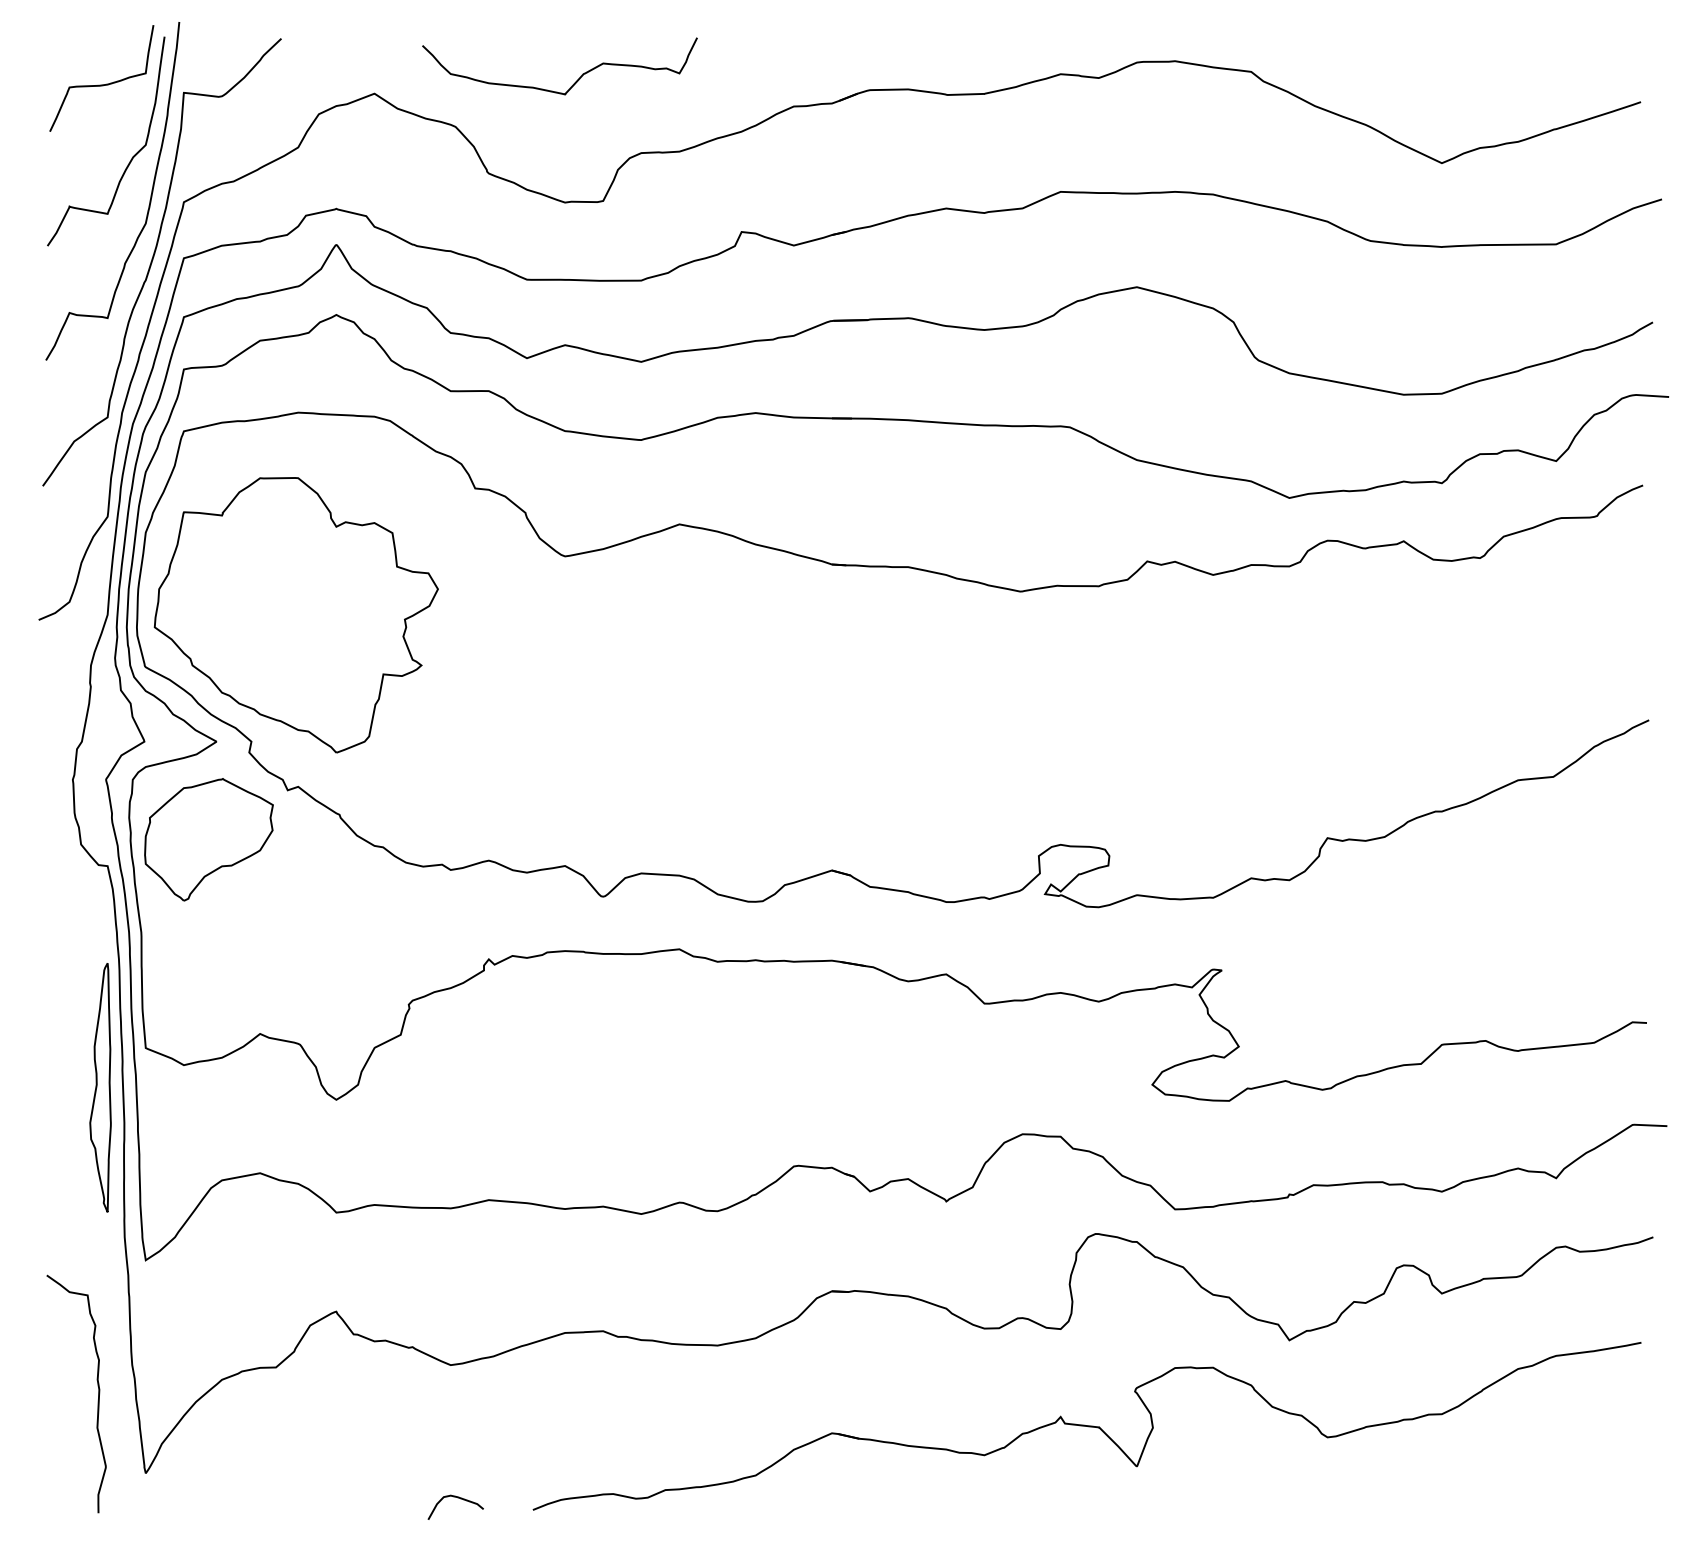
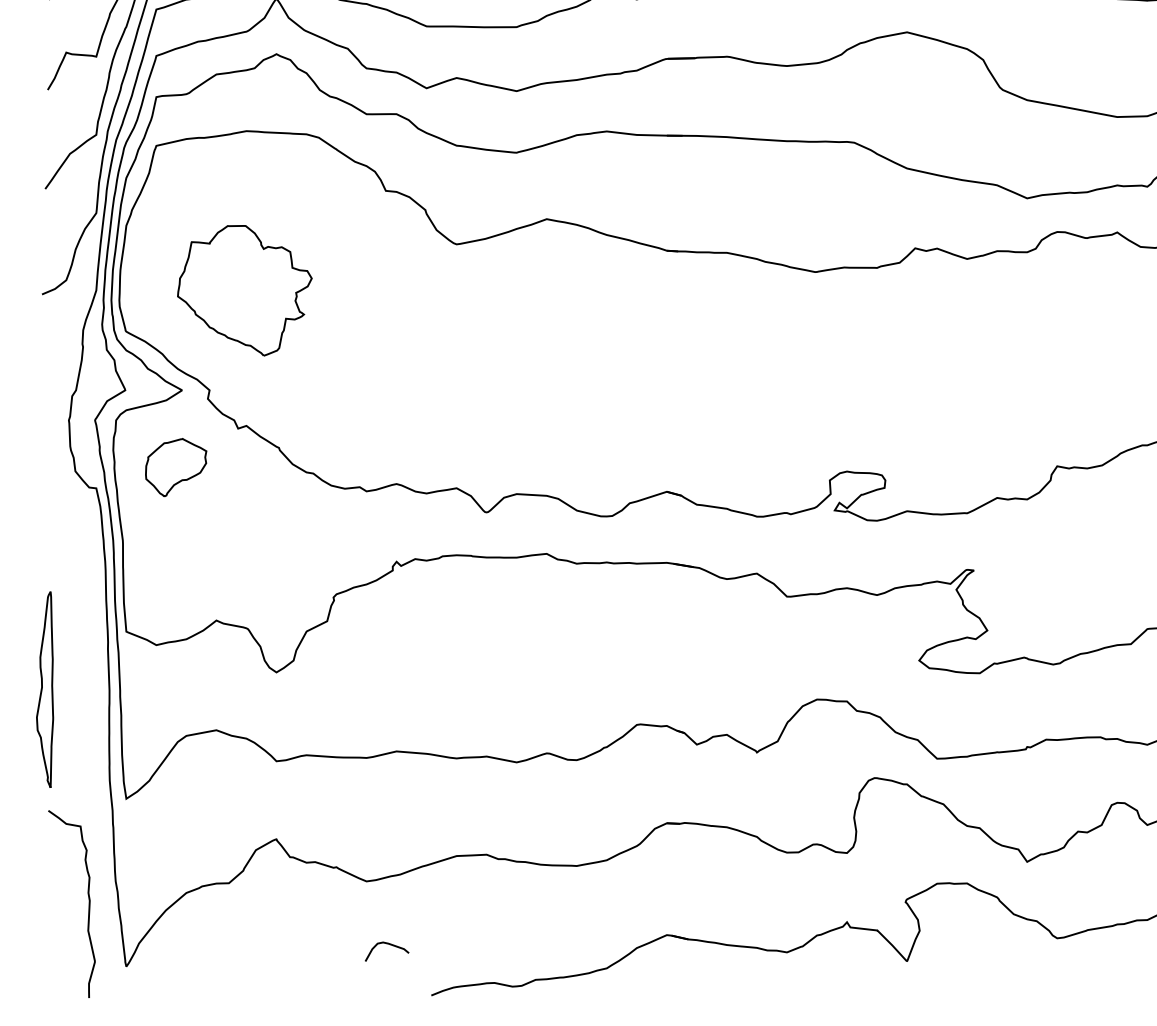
part: (295, 615) -> (244, 290), size x0.6
part: (208, 839) -> (175, 467), size x0.6
part: (100, 1087) -> (45, 689), moved
curve: (457, 1498) -> (388, 944), moved

